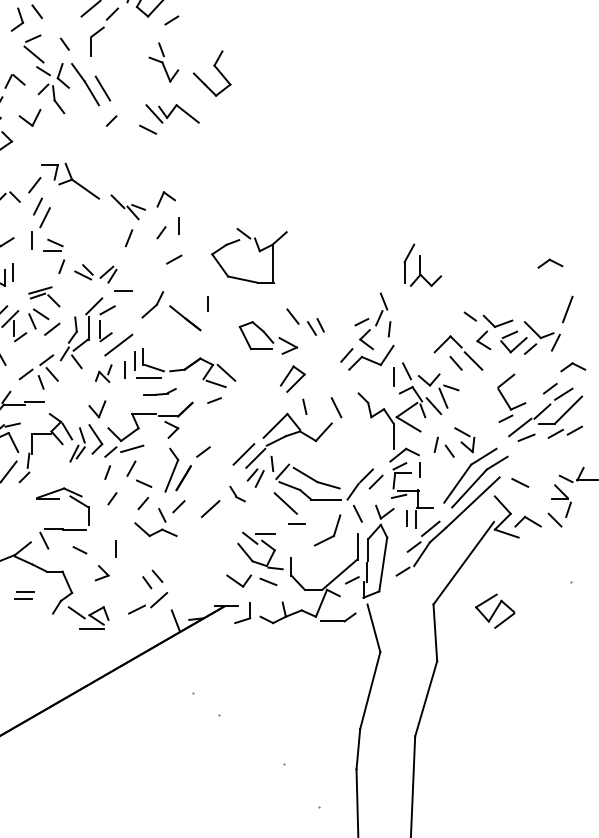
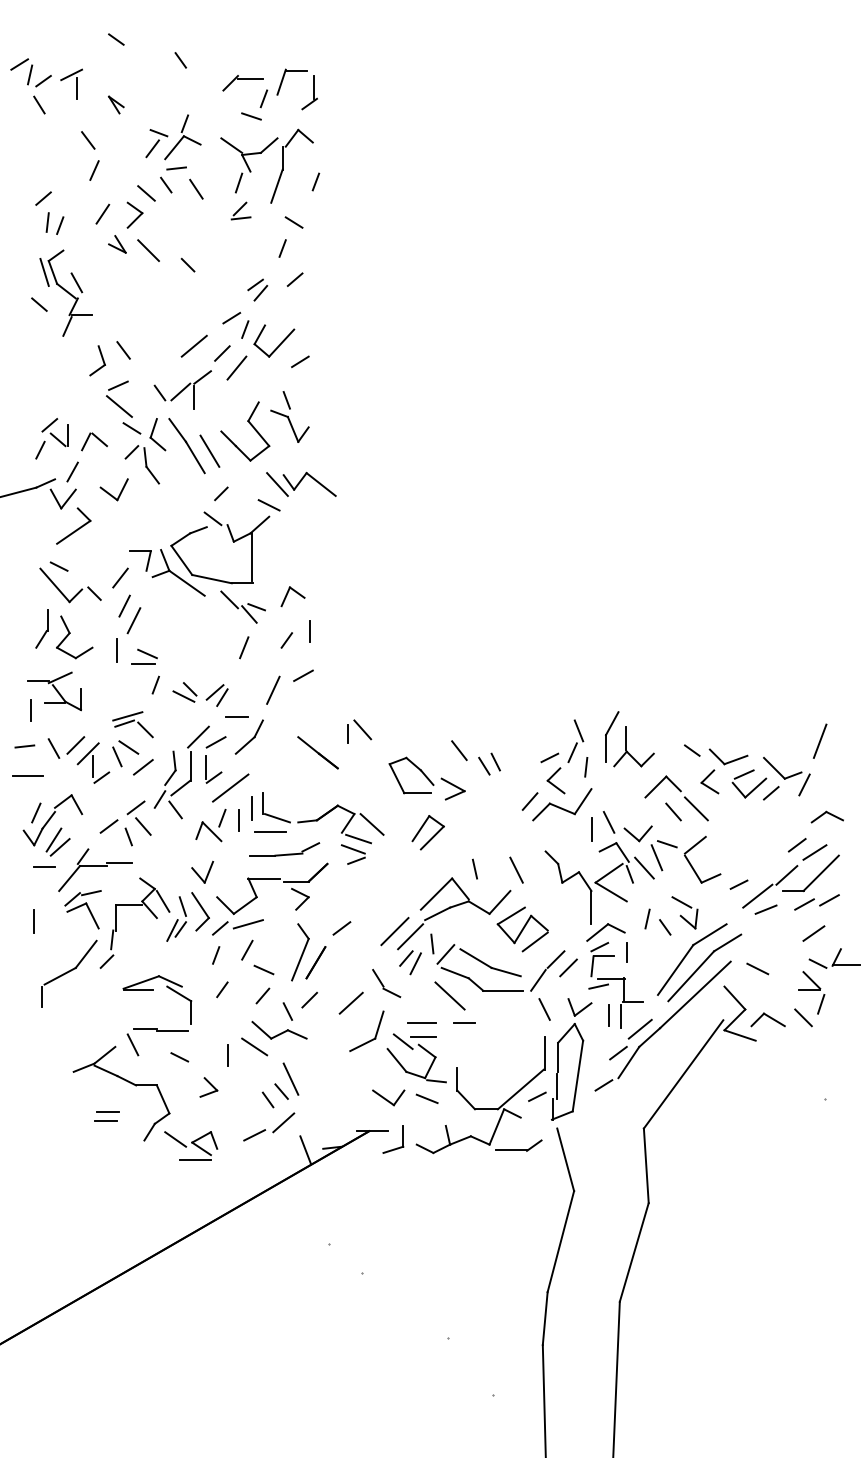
line: (123, 24) -> (236, 367), added
line: (80, 43) -> (180, 391), added
part: (216, 68) -> (250, 425), moved
part: (258, 251) -> (232, 541), moved
part: (549, 263) -> (796, 680), removed
part: (422, 265) -> (629, 739), moved
line: (151, 270) -> (273, 689), added
line: (12, 272) -> (91, 692), removed
line: (219, 300) -> (362, 729), added
part: (152, 304) -> (248, 736), moved
part: (103, 373) -> (210, 825), size x1.43
part: (288, 375) -> (422, 828), moved
part: (159, 391) -> (284, 849), size x1.67
line: (211, 391) -> (352, 849), added
part: (504, 396) -> (692, 865), moved
line: (562, 455) -> (813, 933), added
part: (237, 494) -> (386, 983), size x1.43
line: (264, 524) -> (421, 1023), added
part: (334, 532) -> (375, 1033), moved
line: (136, 541) -> (254, 1046), added
line: (164, 566) -> (290, 1078), added
part: (494, 611) -> (522, 929), moved

